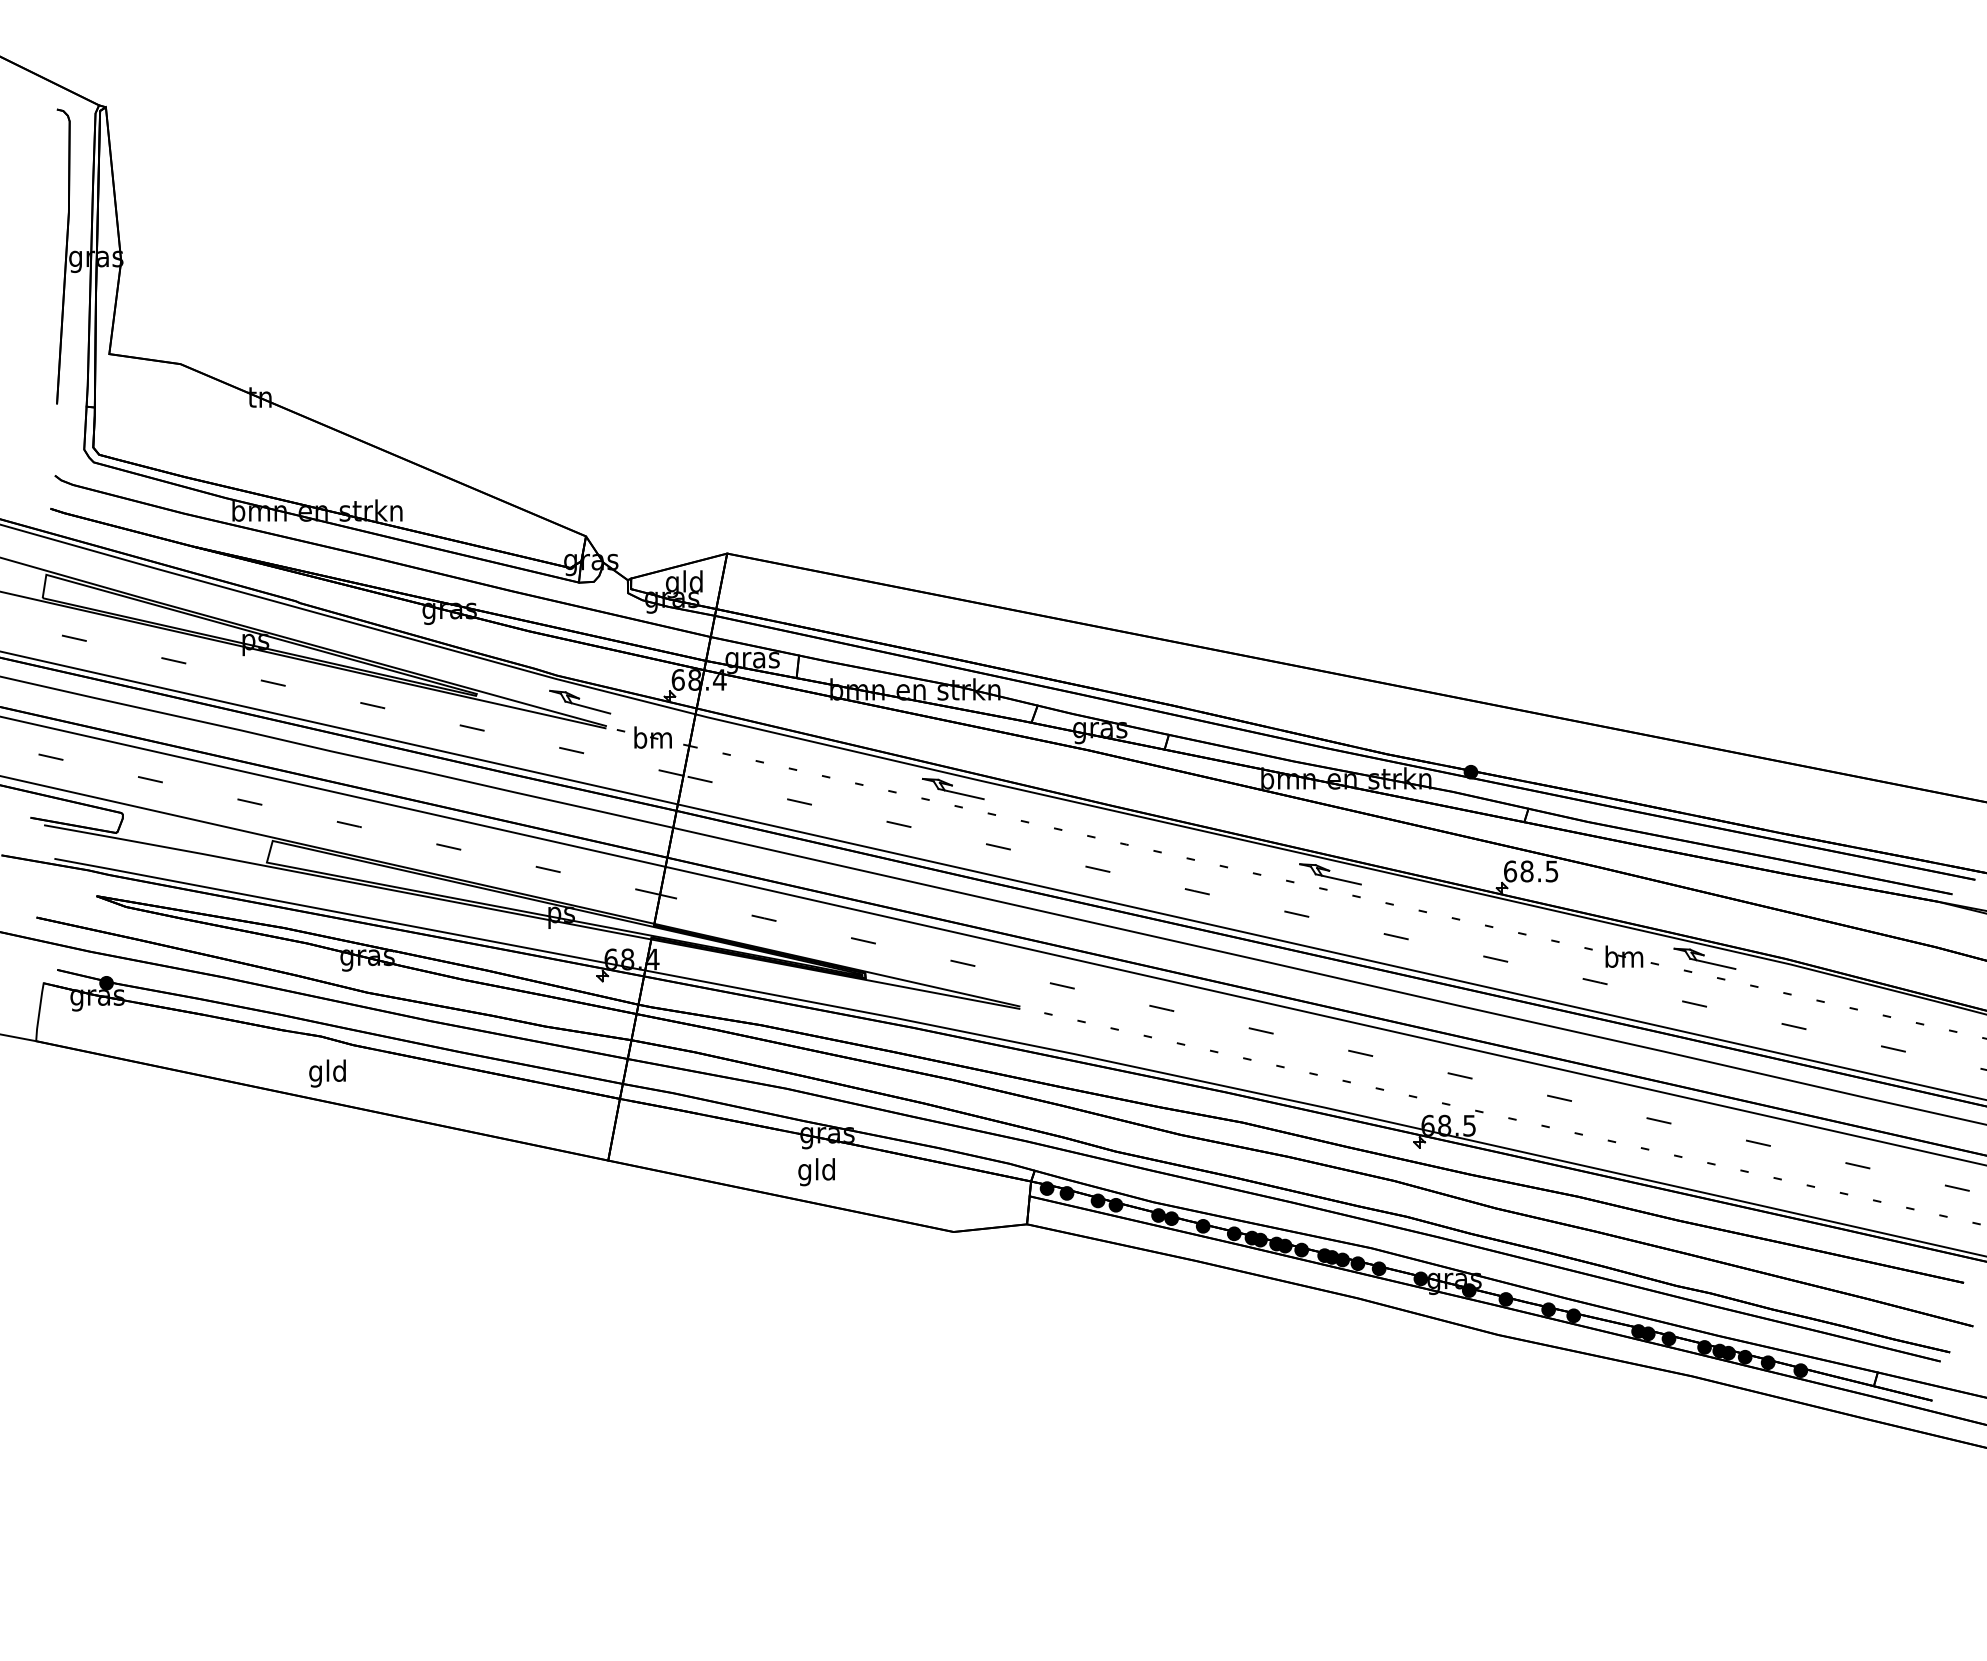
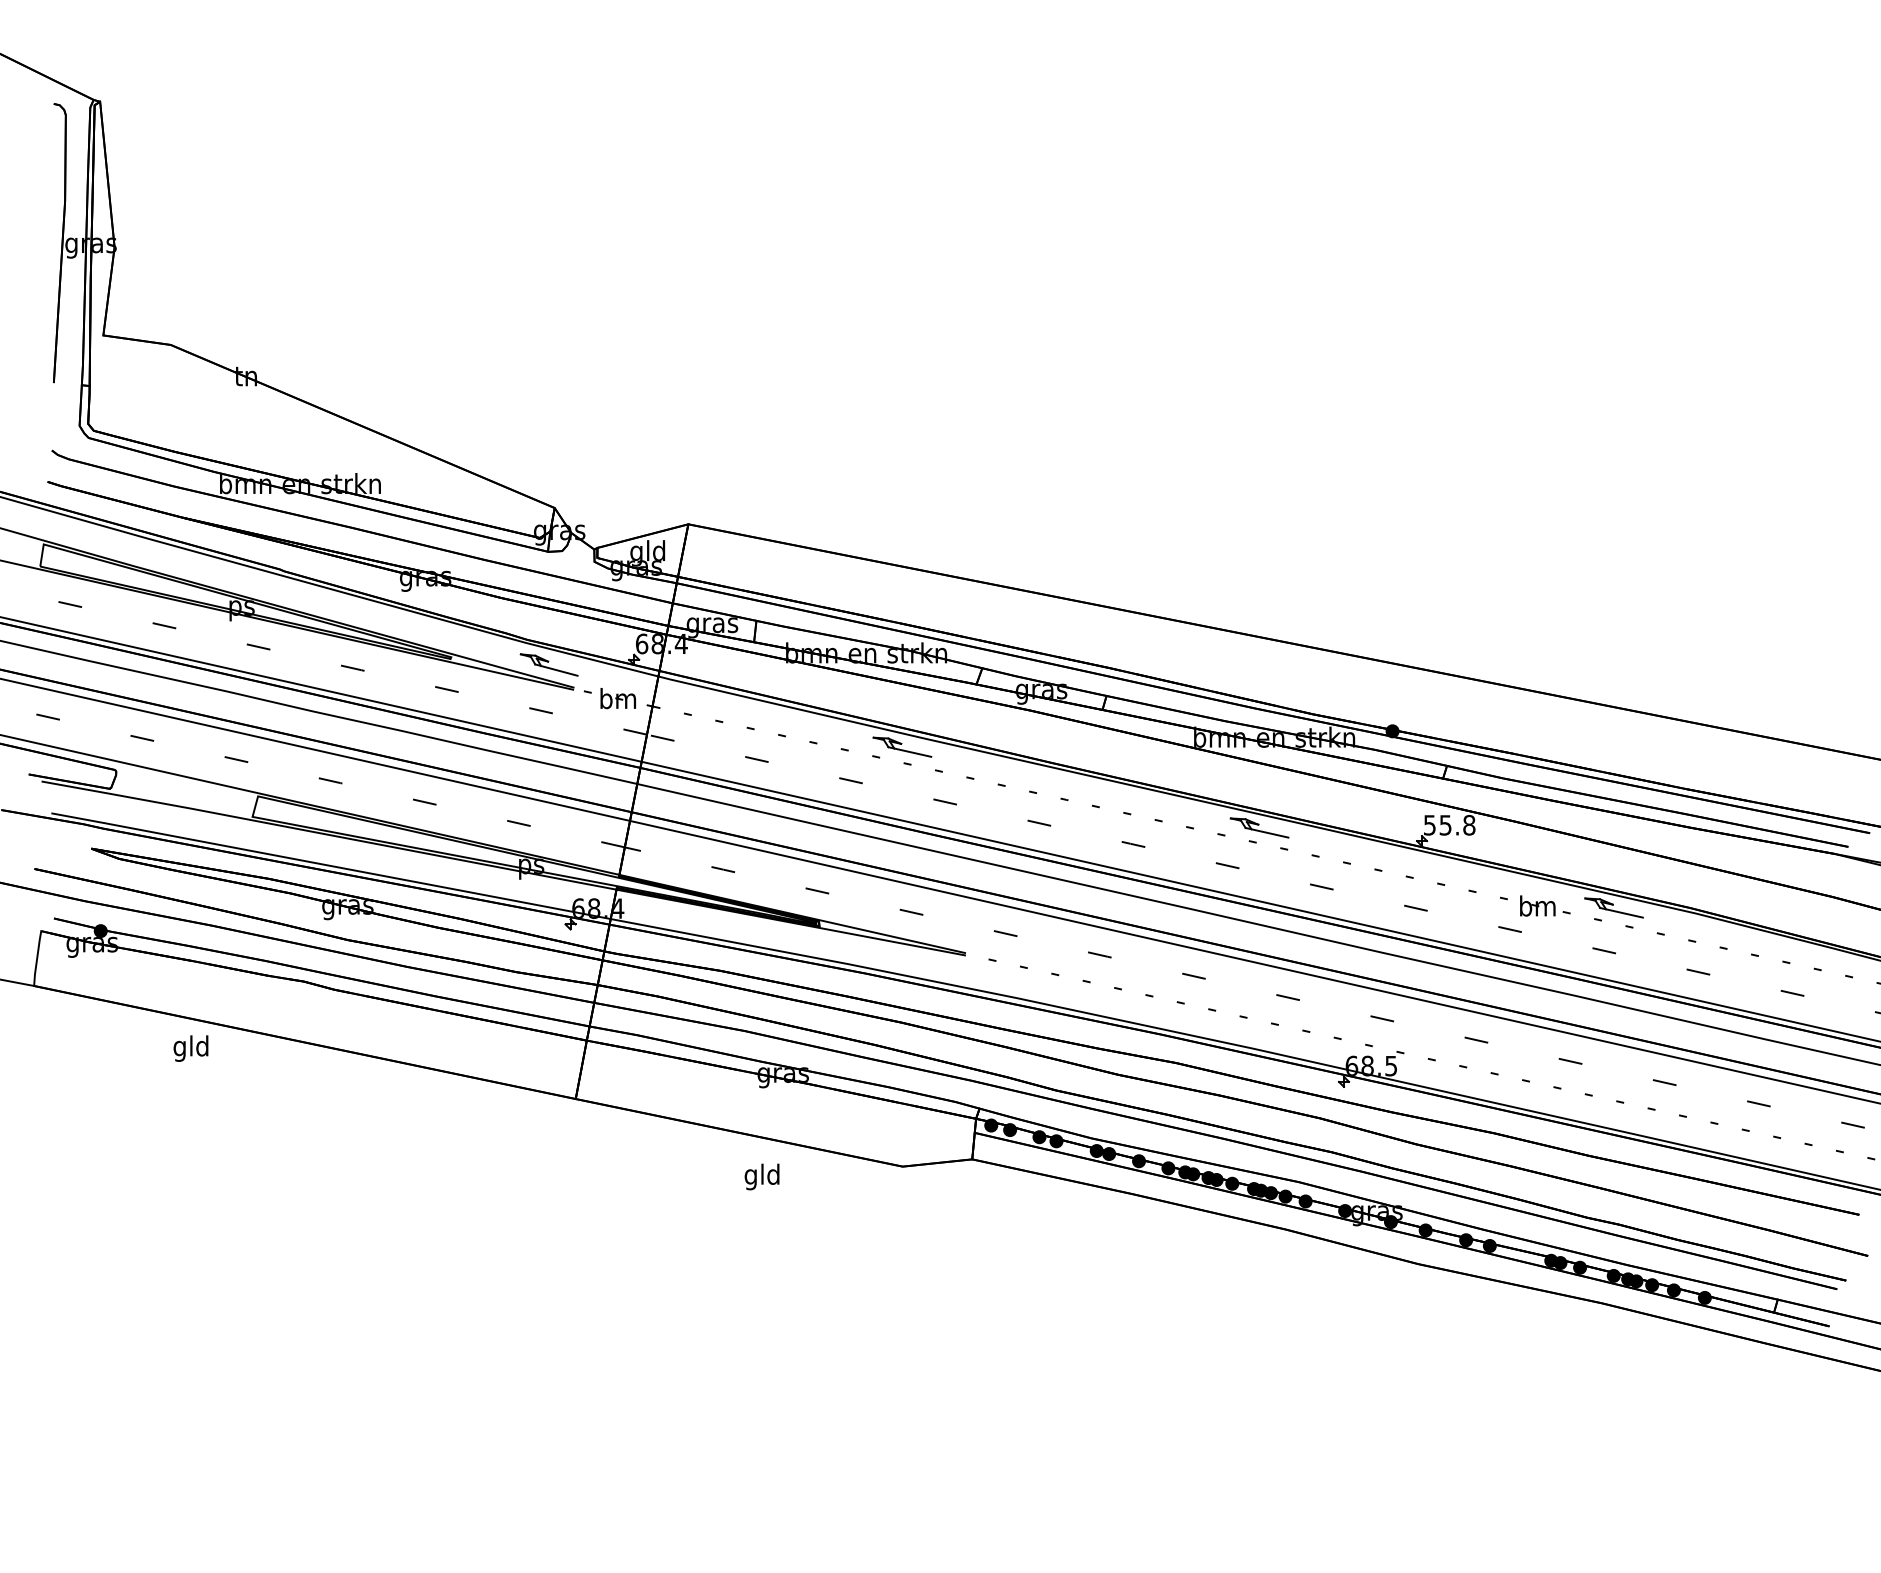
text: (1531, 871) -> (1449, 825), 68.5 -> 55.8
text: (327, 1073) -> (190, 1048), moved
text: (816, 1171) -> (761, 1176), moved

